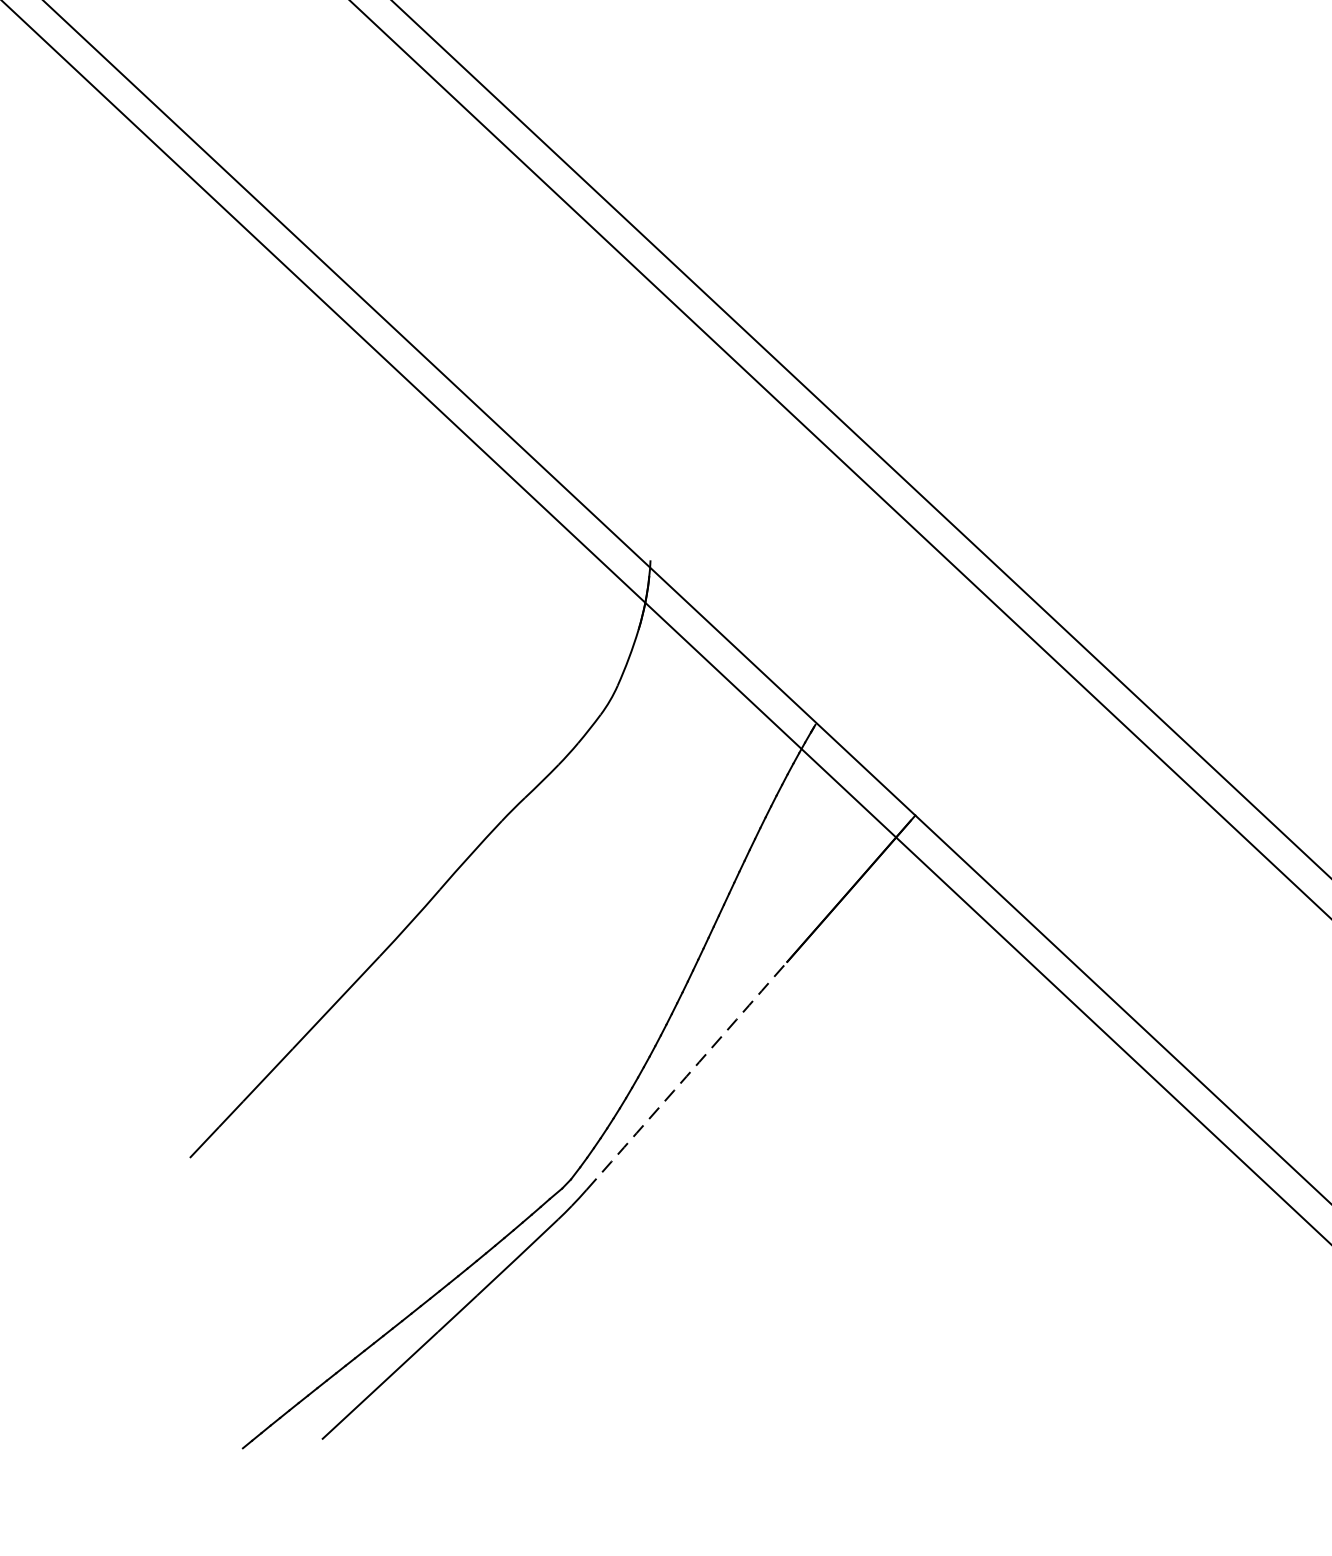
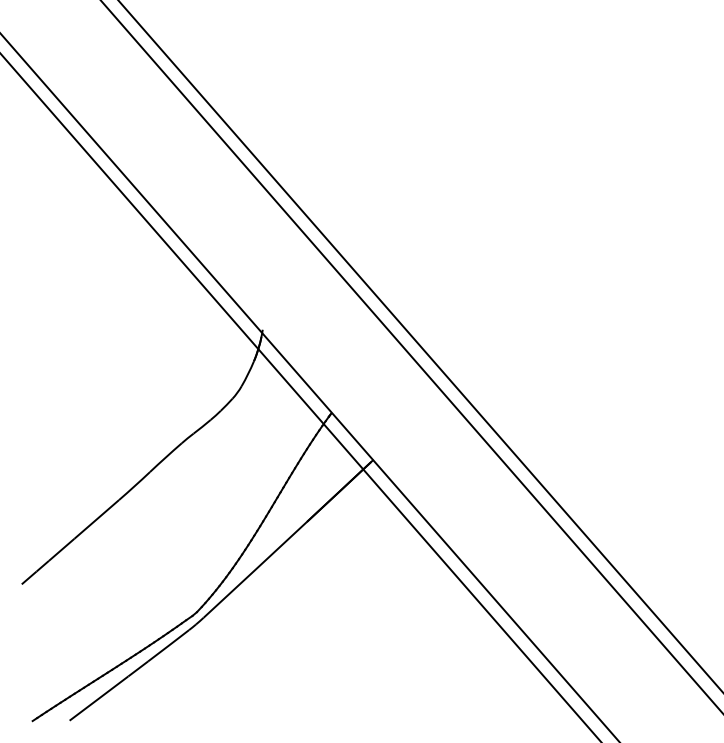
arc: (687, 1075) -> (255, 569), dashed -> solid

